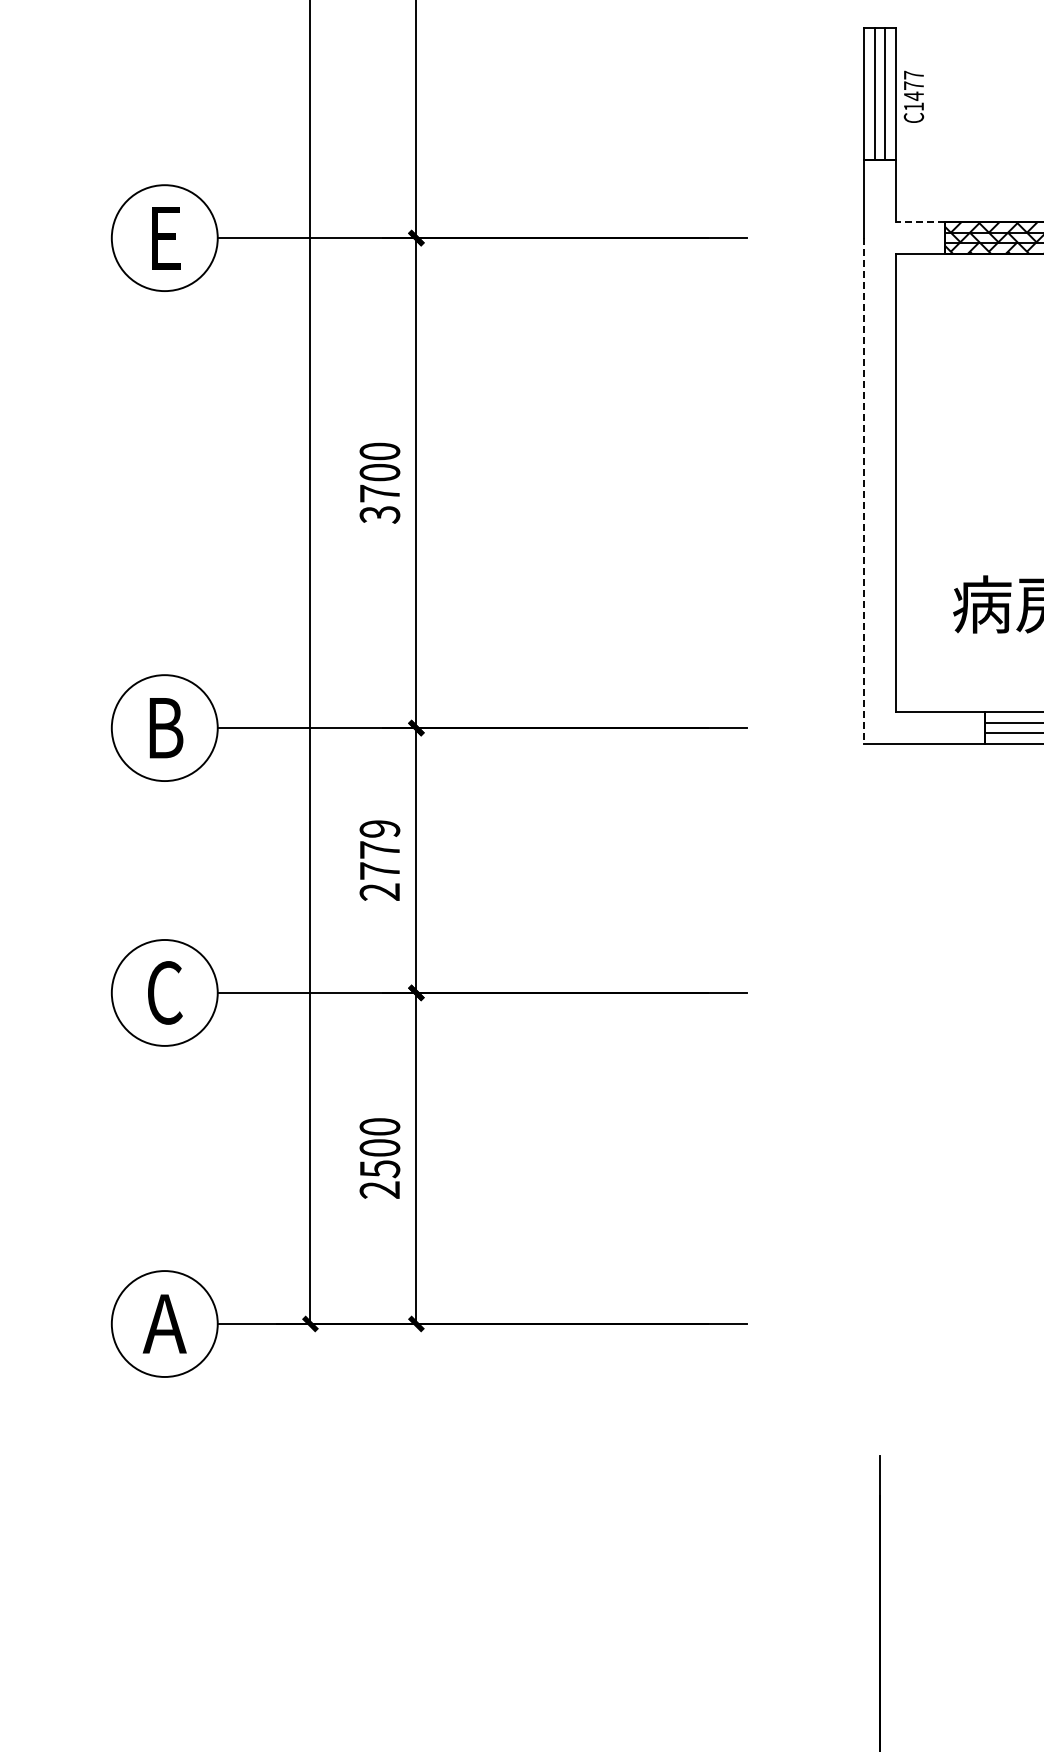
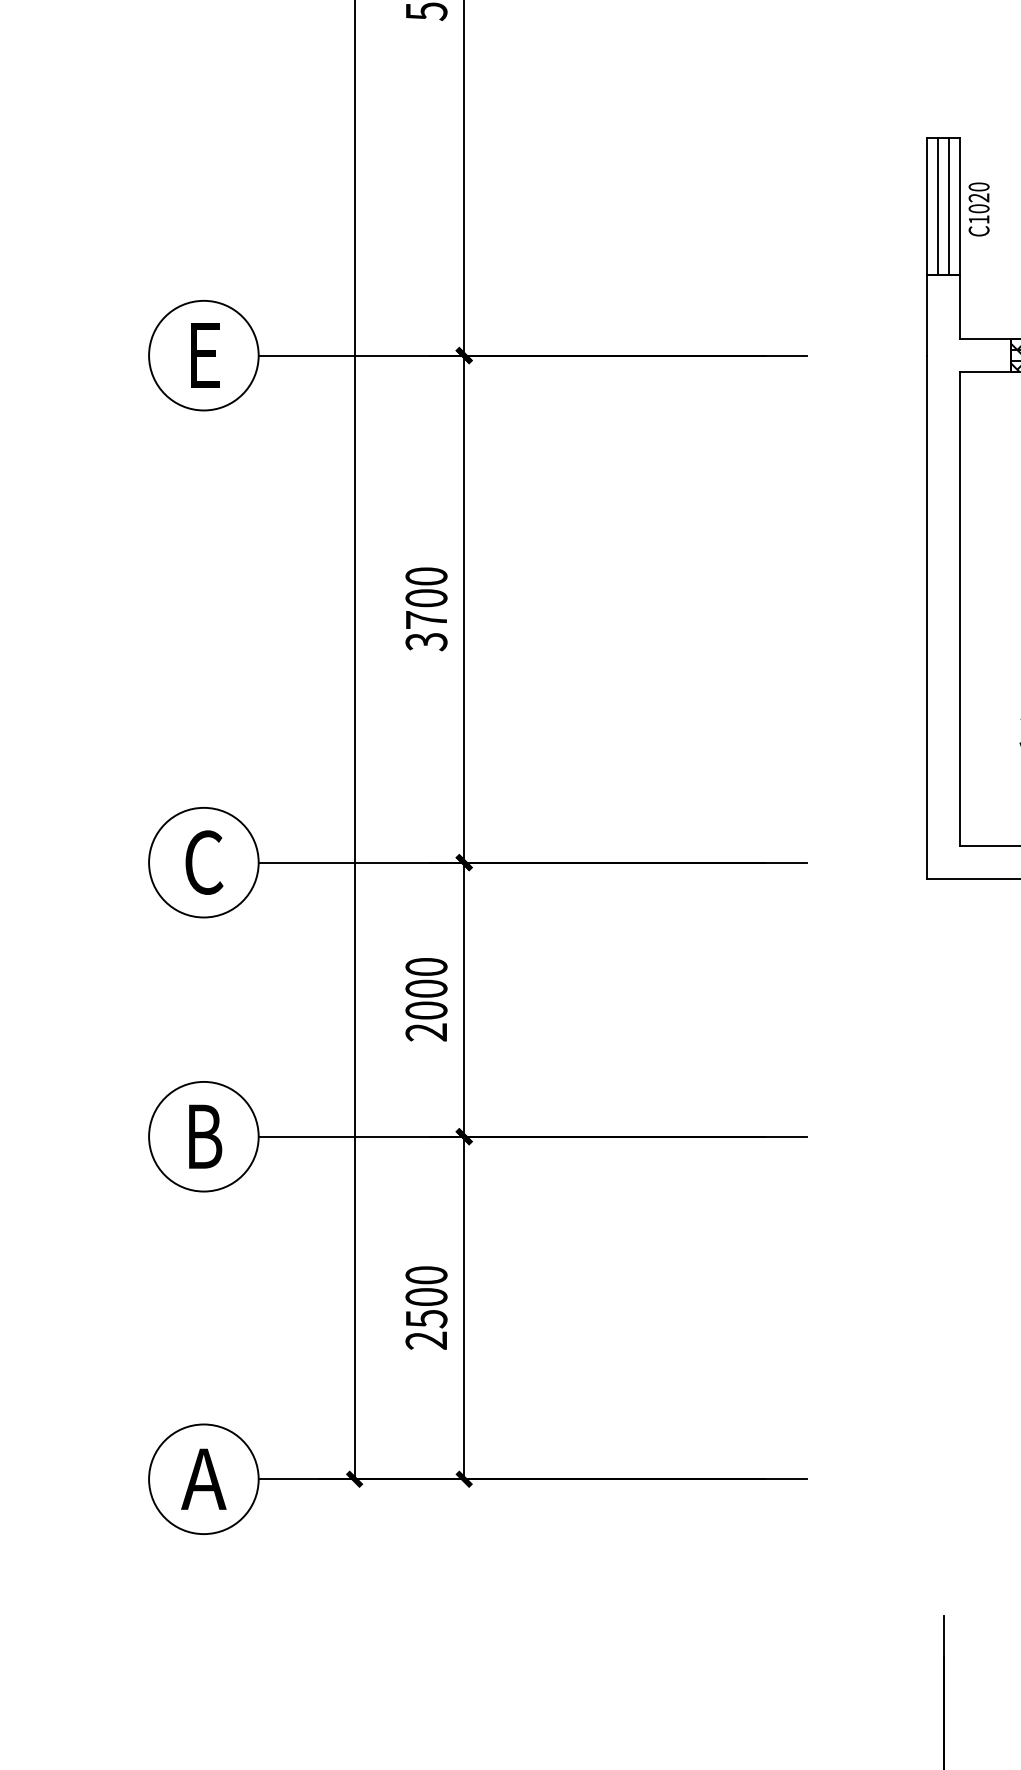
text: (913, 85) -> (978, 197), C1477 -> C1020
line: (919, 222) -> (984, 339), dashed -> solid
line: (863, 491) -> (926, 617), dashed -> solid
text: (165, 727) -> (204, 862), B -> C
text: (379, 849) -> (426, 988), 2779 -> 2000
text: (165, 992) -> (204, 1136), C -> B

